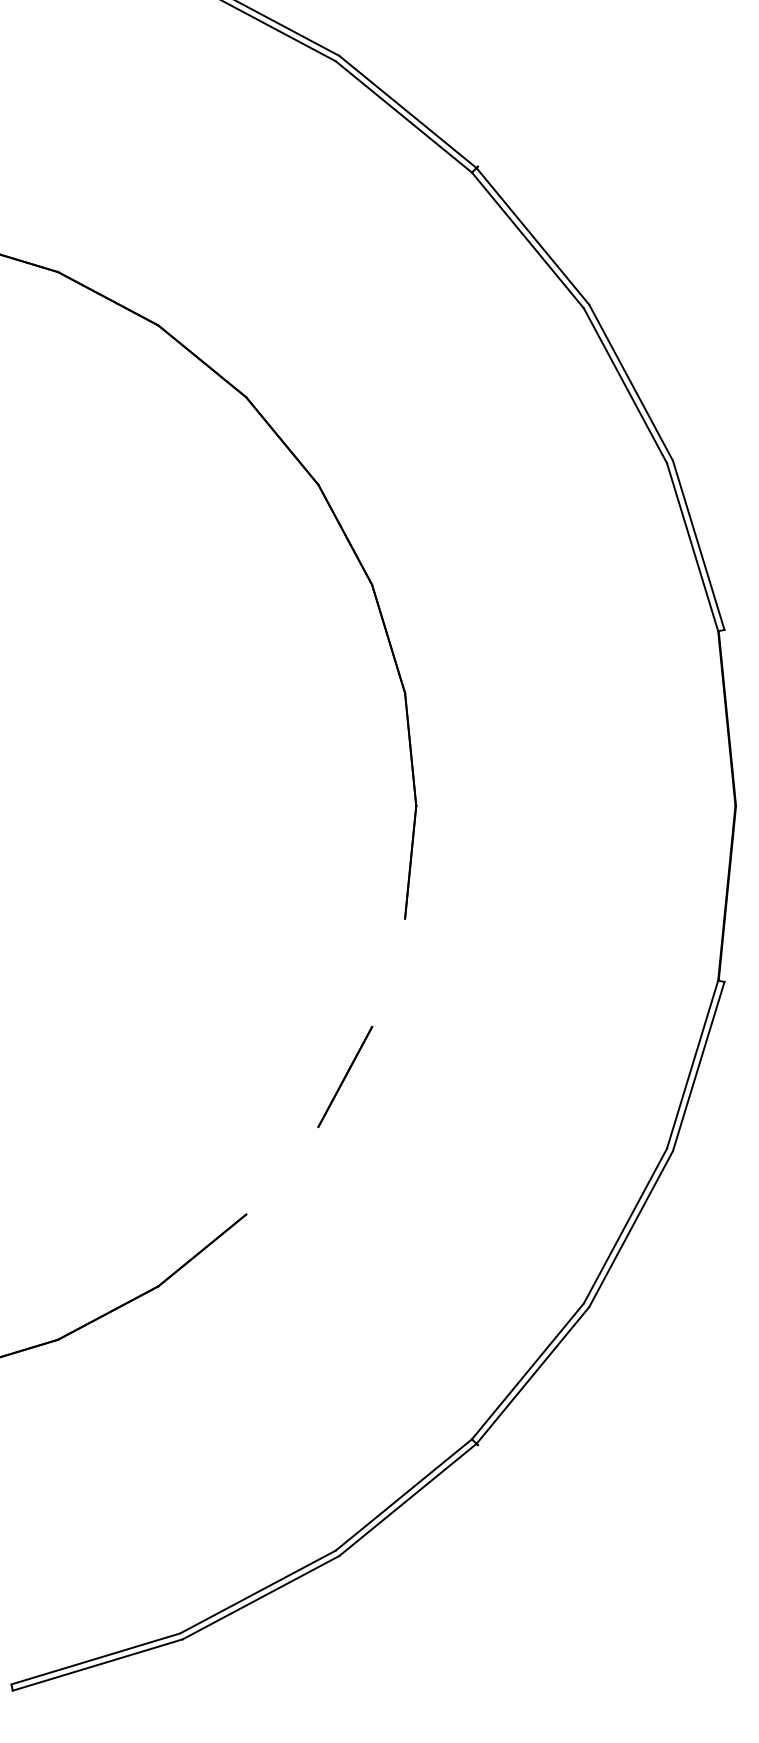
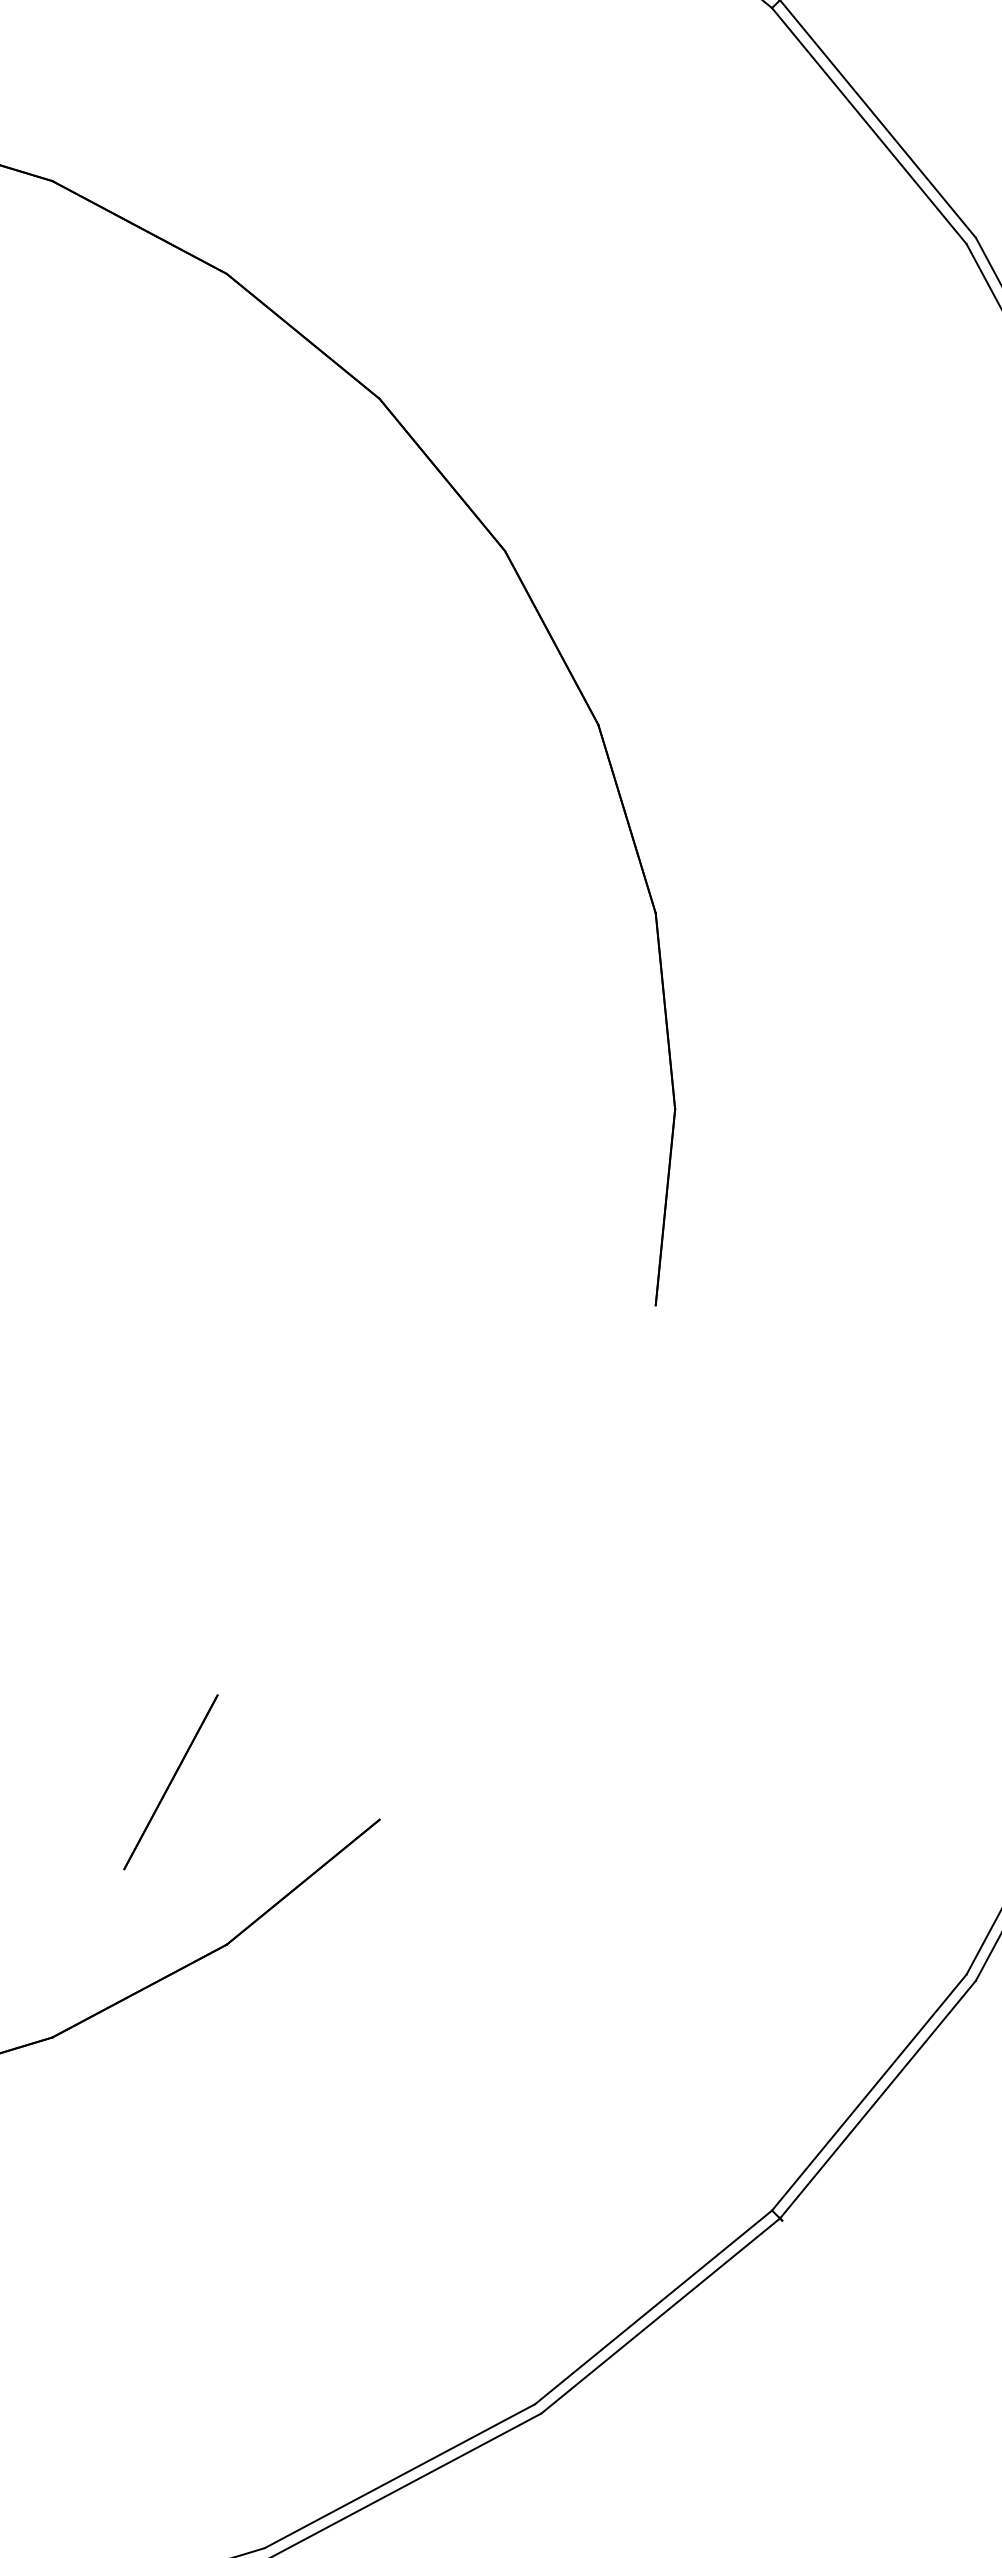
line: (345, 1076) -> (171, 1781), moved

